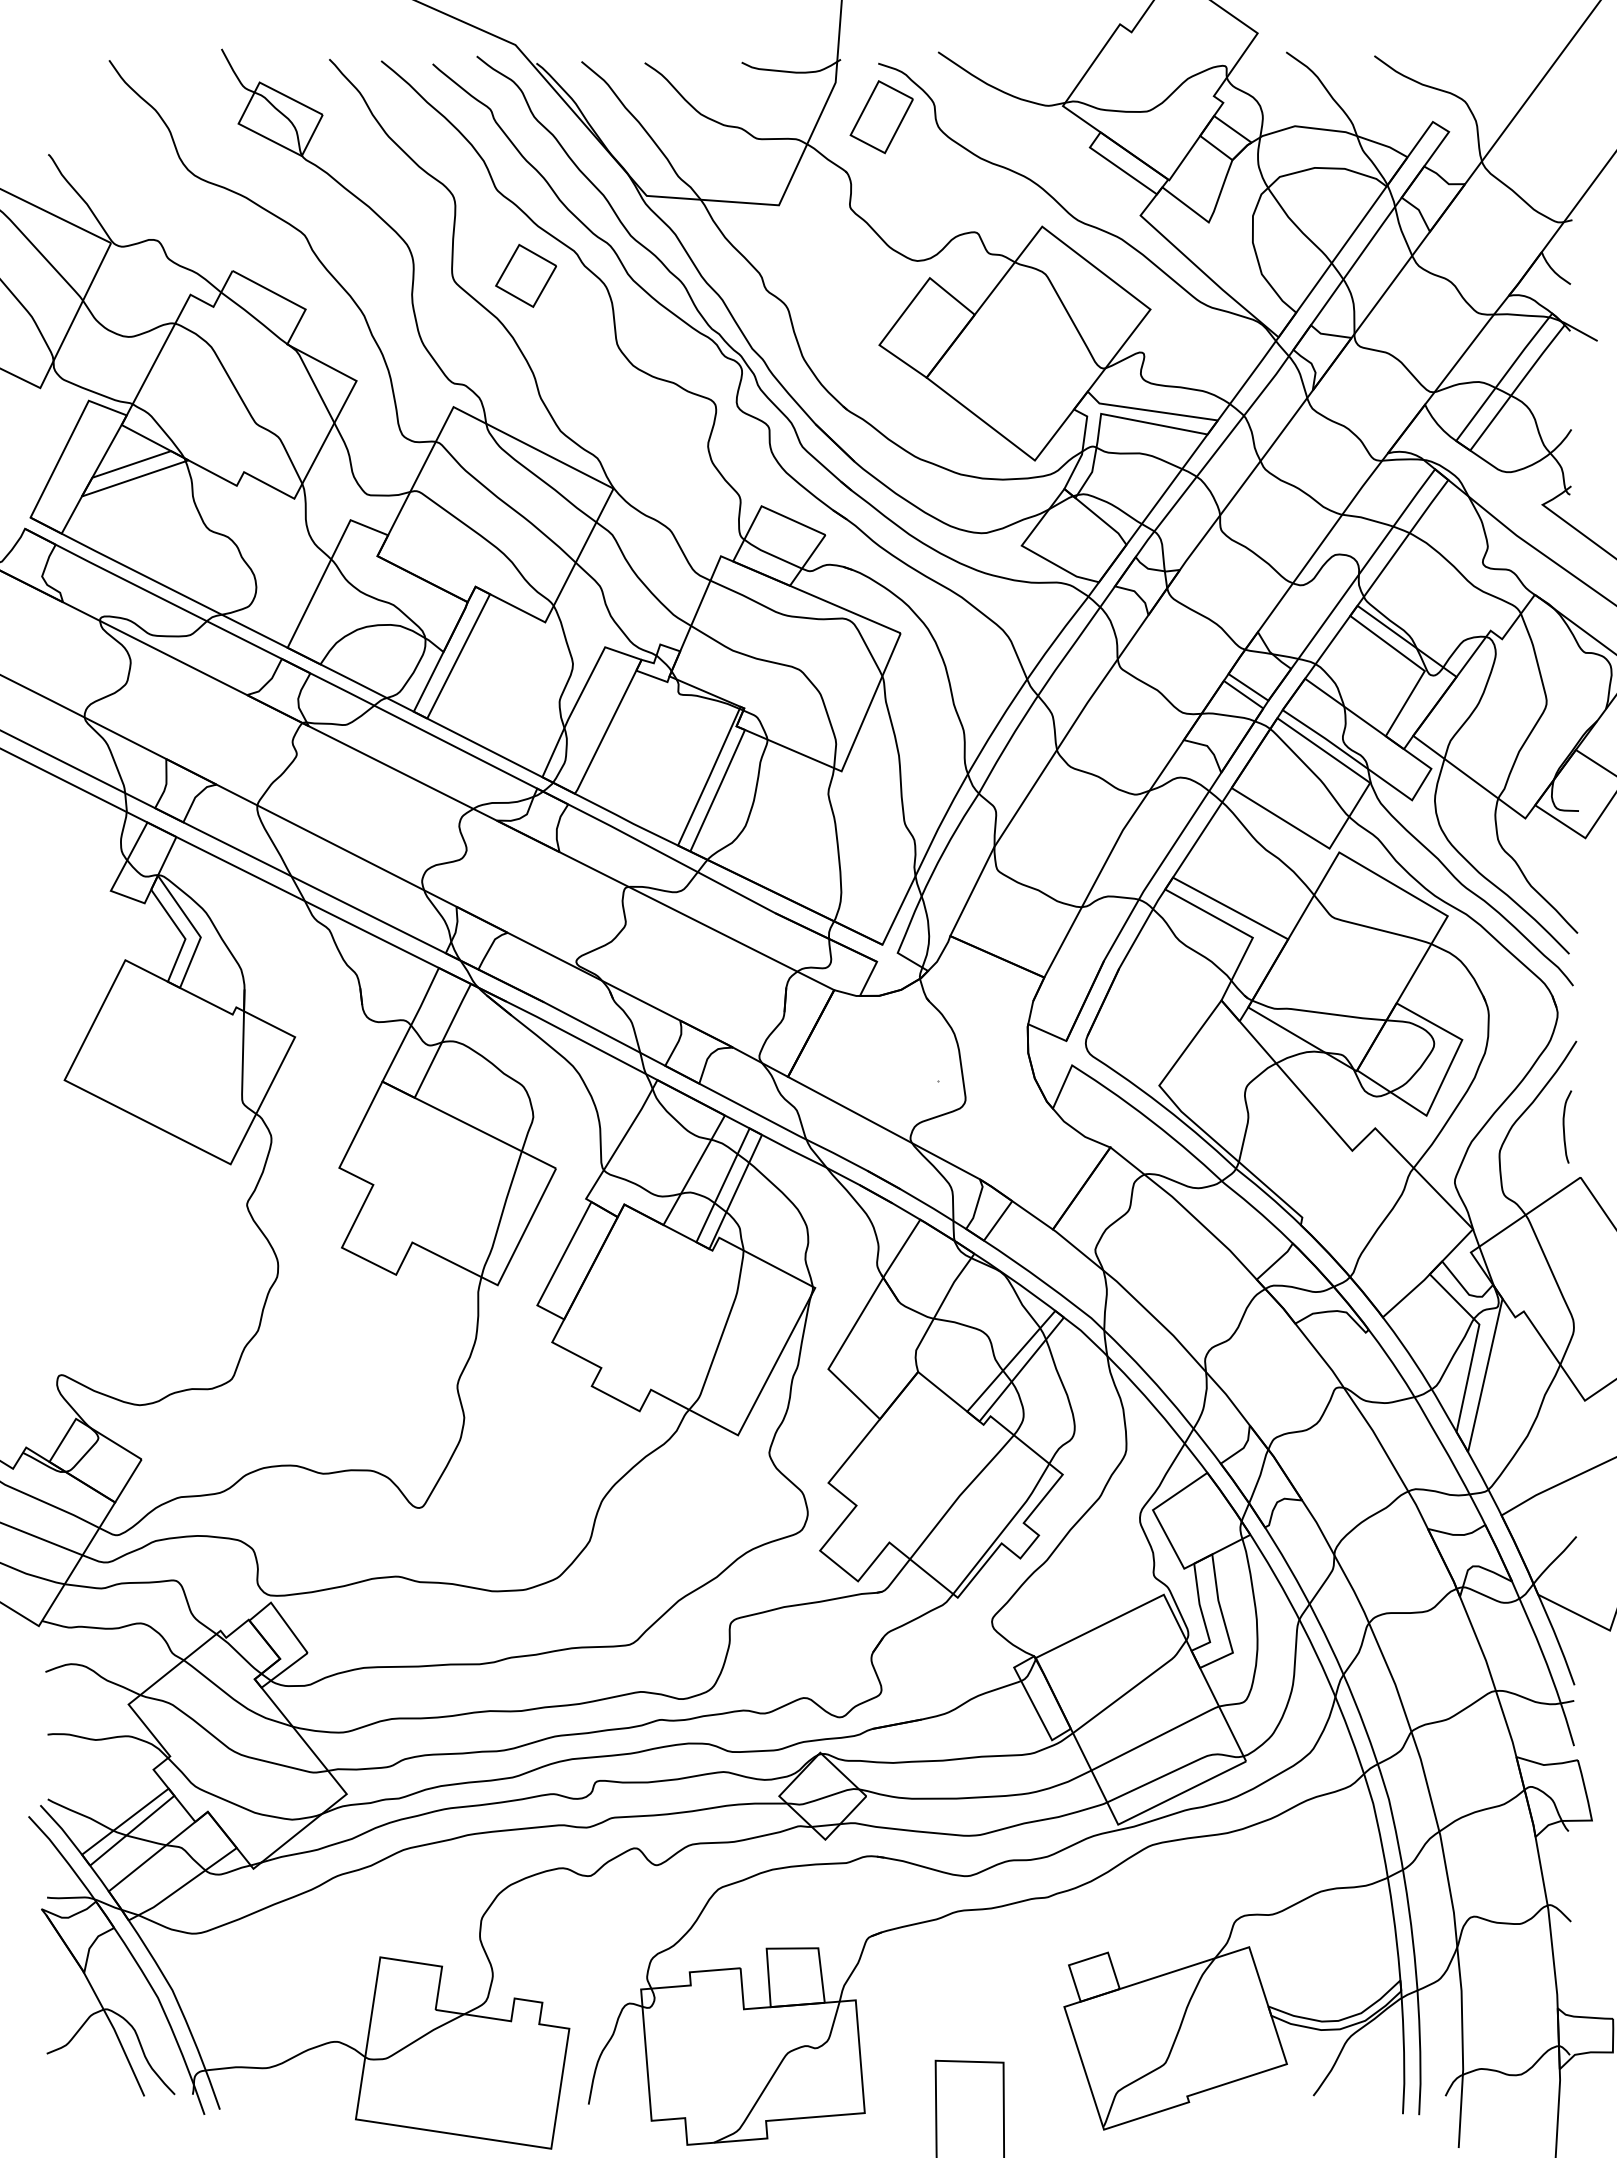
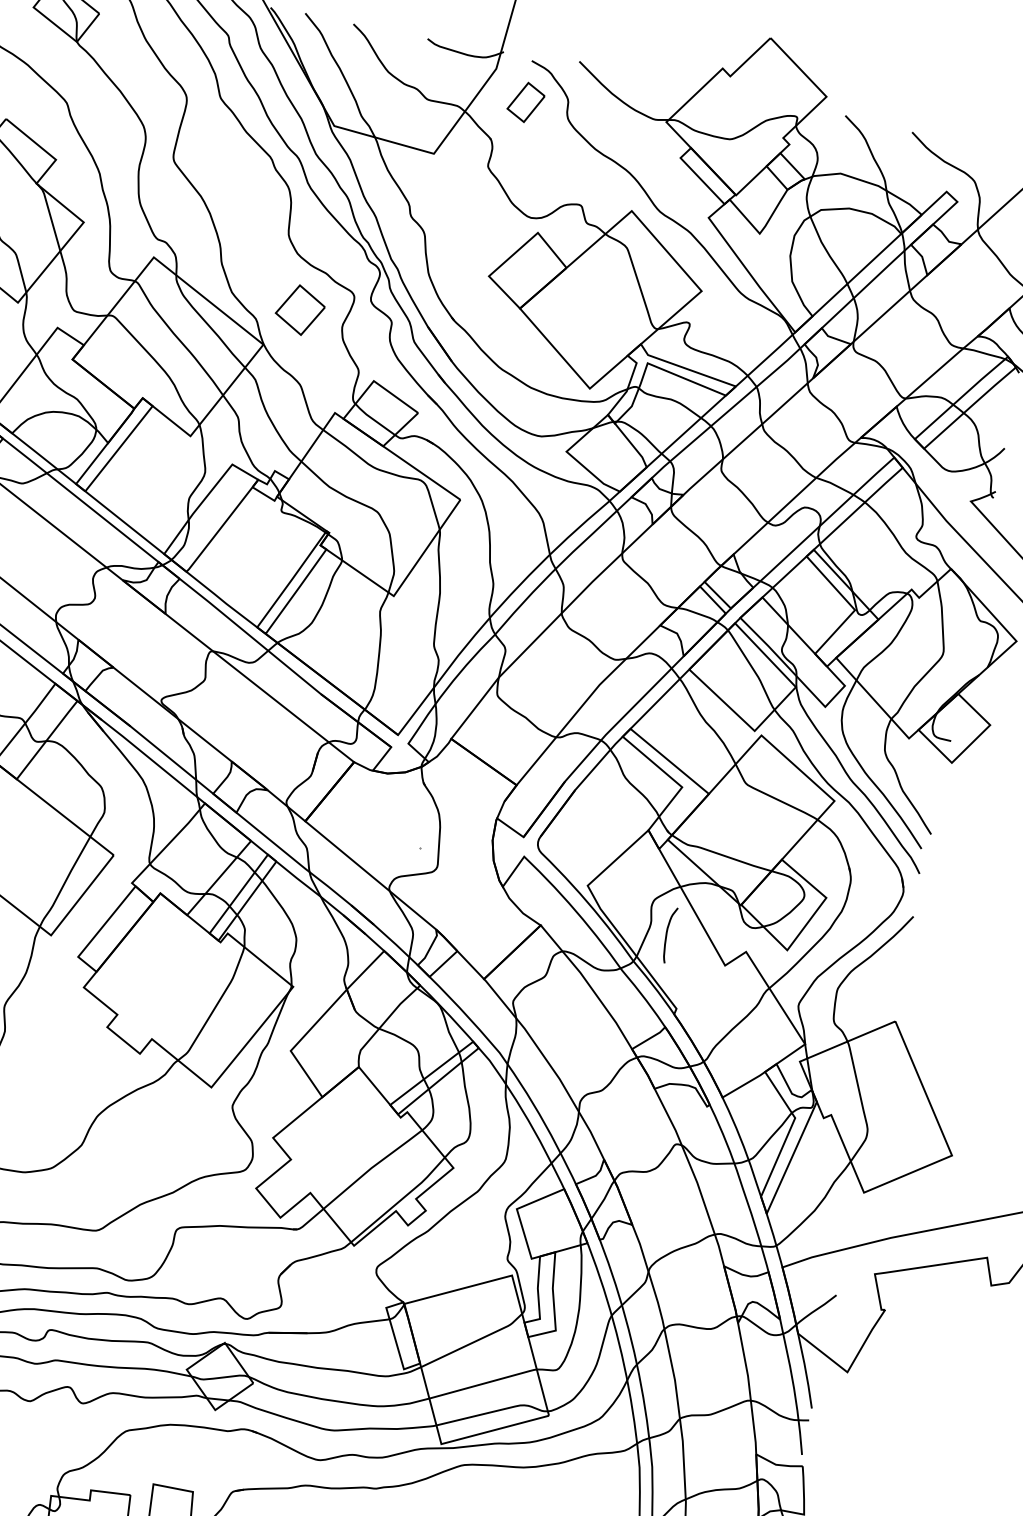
part: (881, 117) -> (525, 102), size x0.7
part: (525, 275) -> (299, 309), moved
curve: (1564, 1126) -> (667, 934), moved

